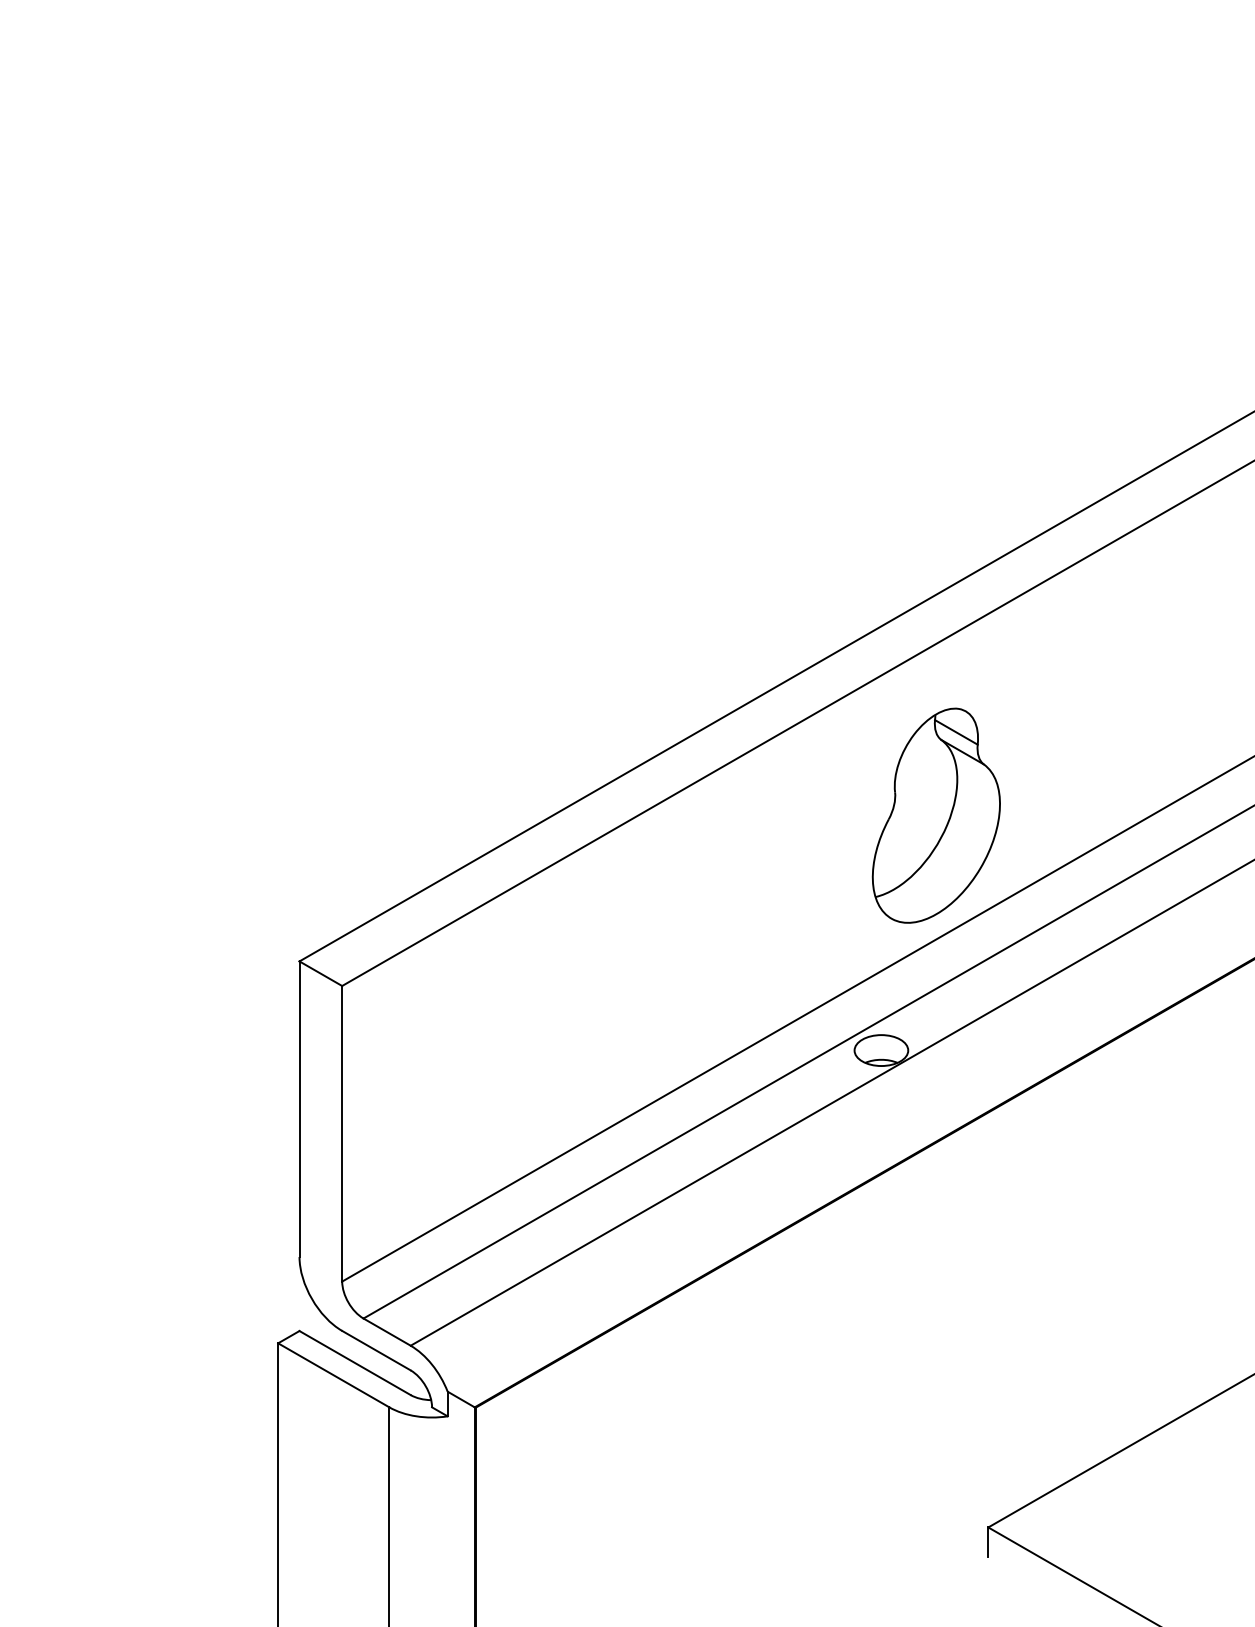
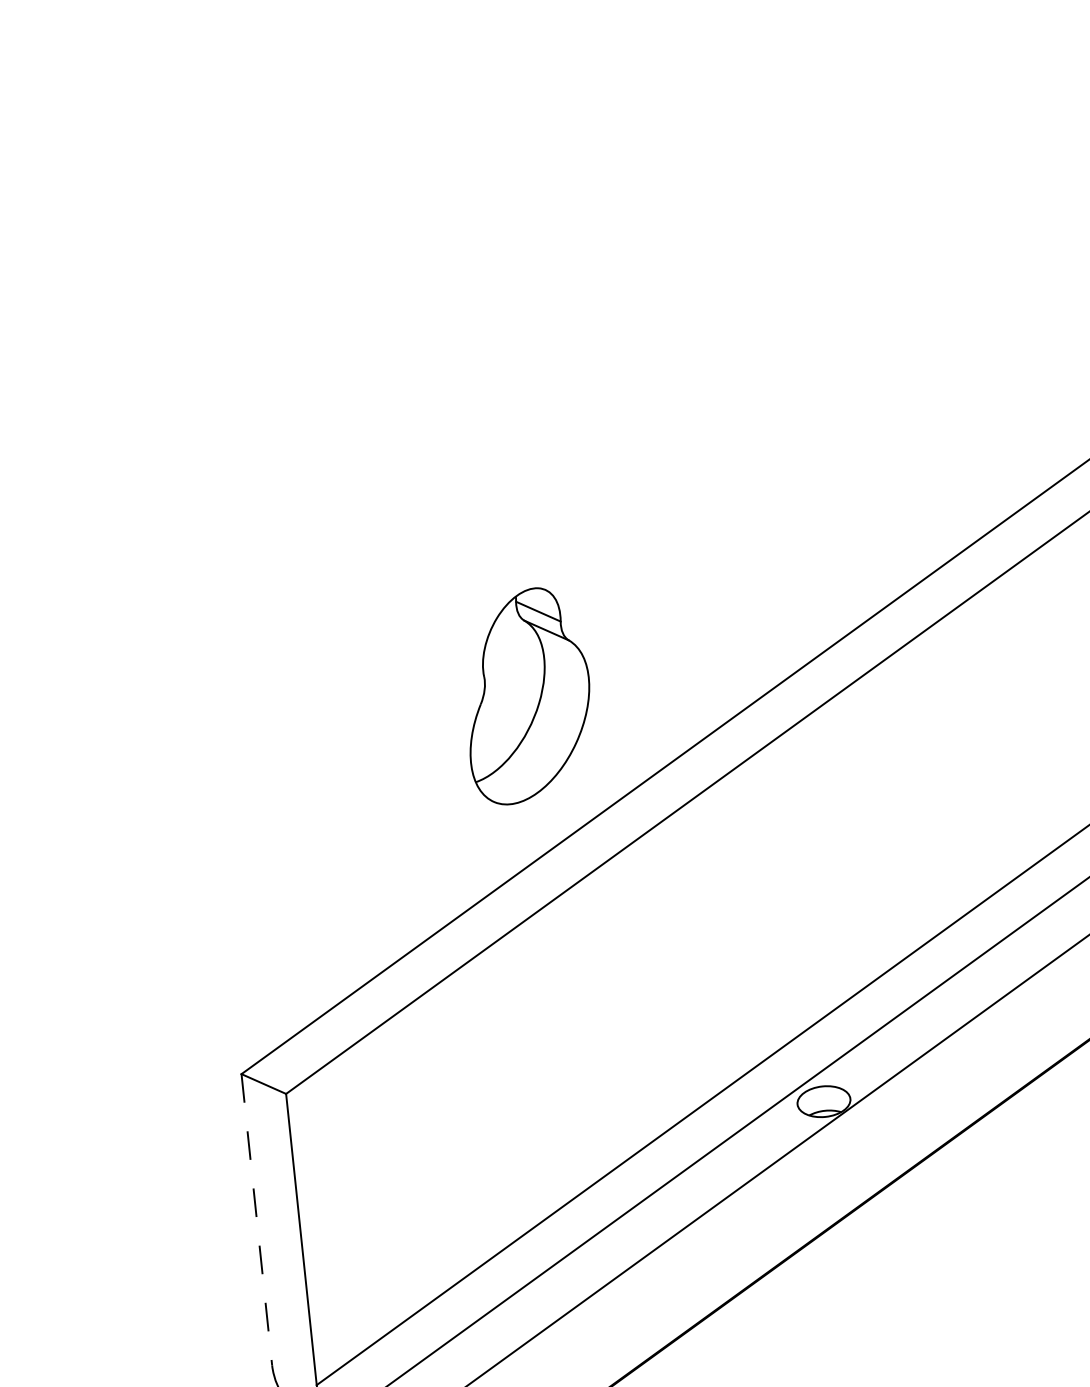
part: (935, 815) -> (526, 695), moved
line: (299, 1109) -> (256, 1219), solid -> dashed

